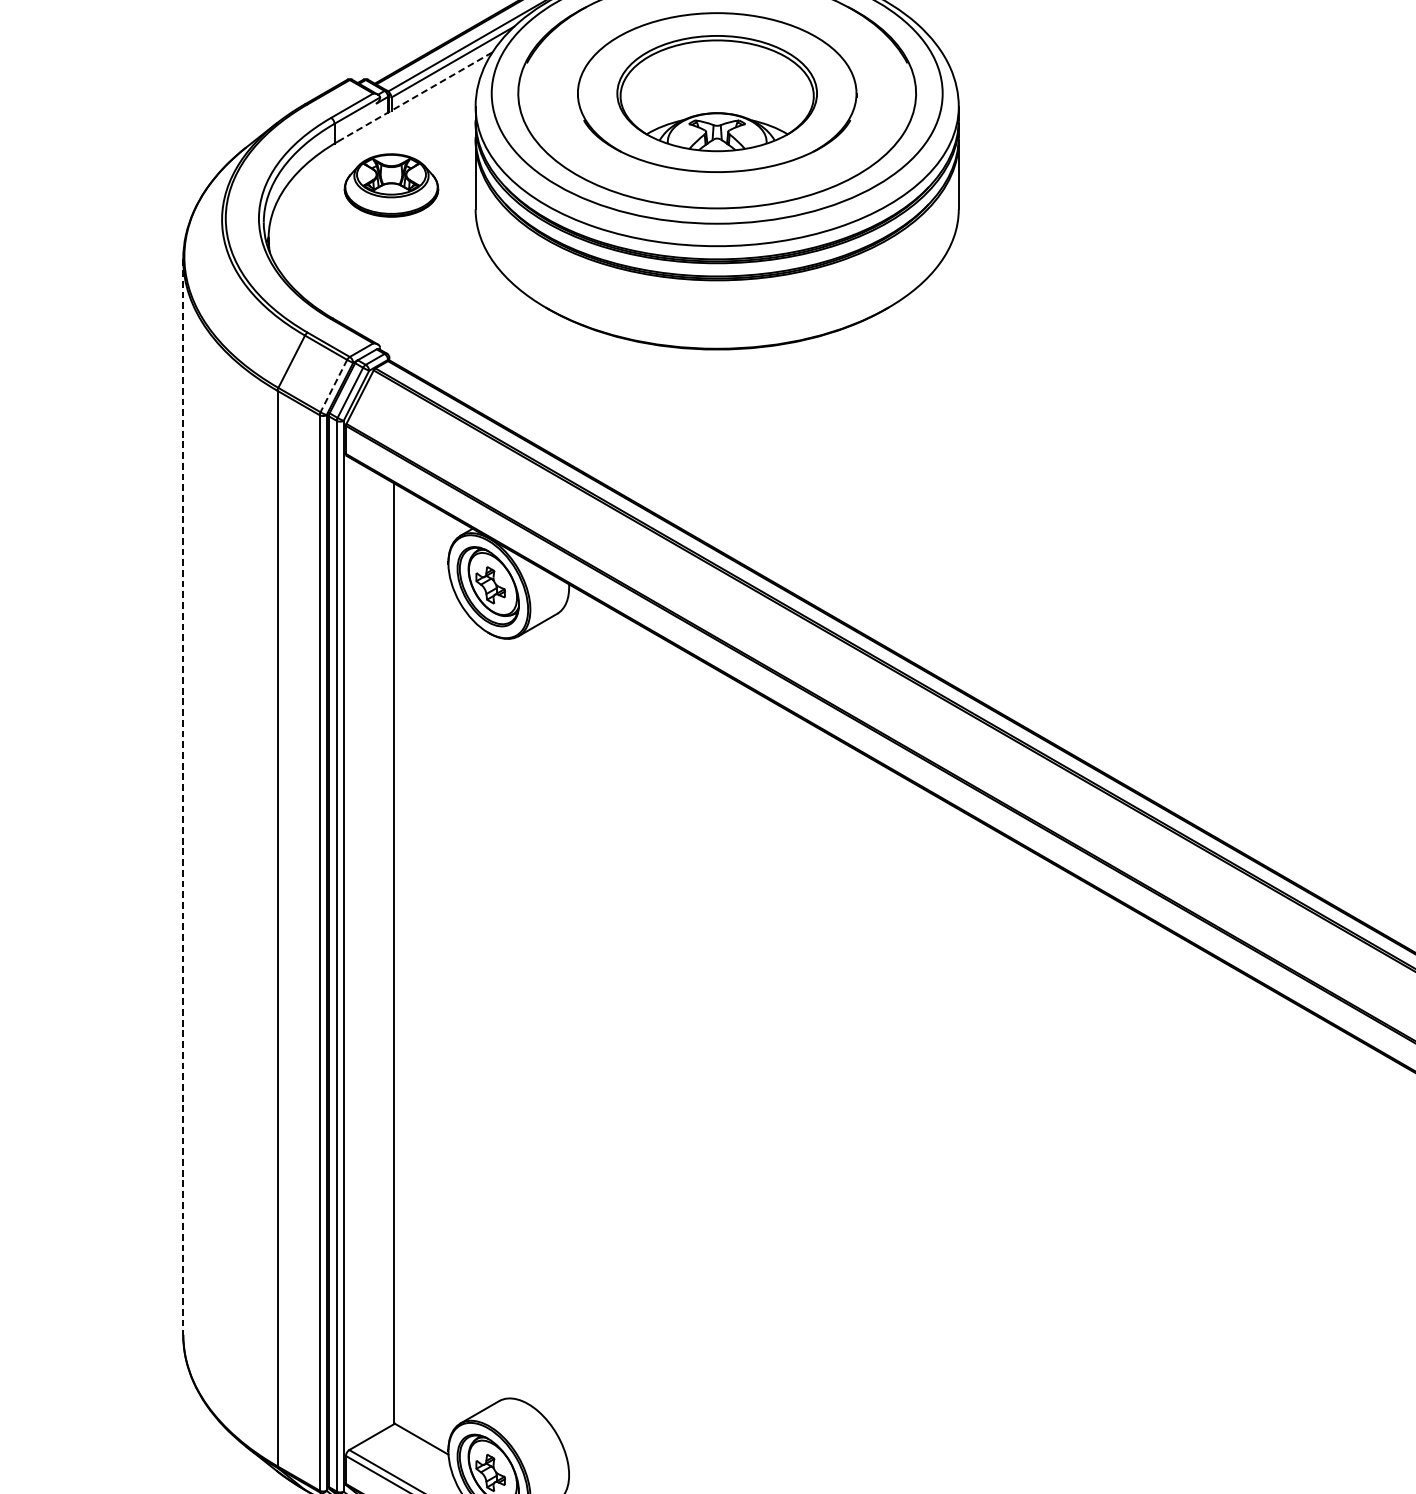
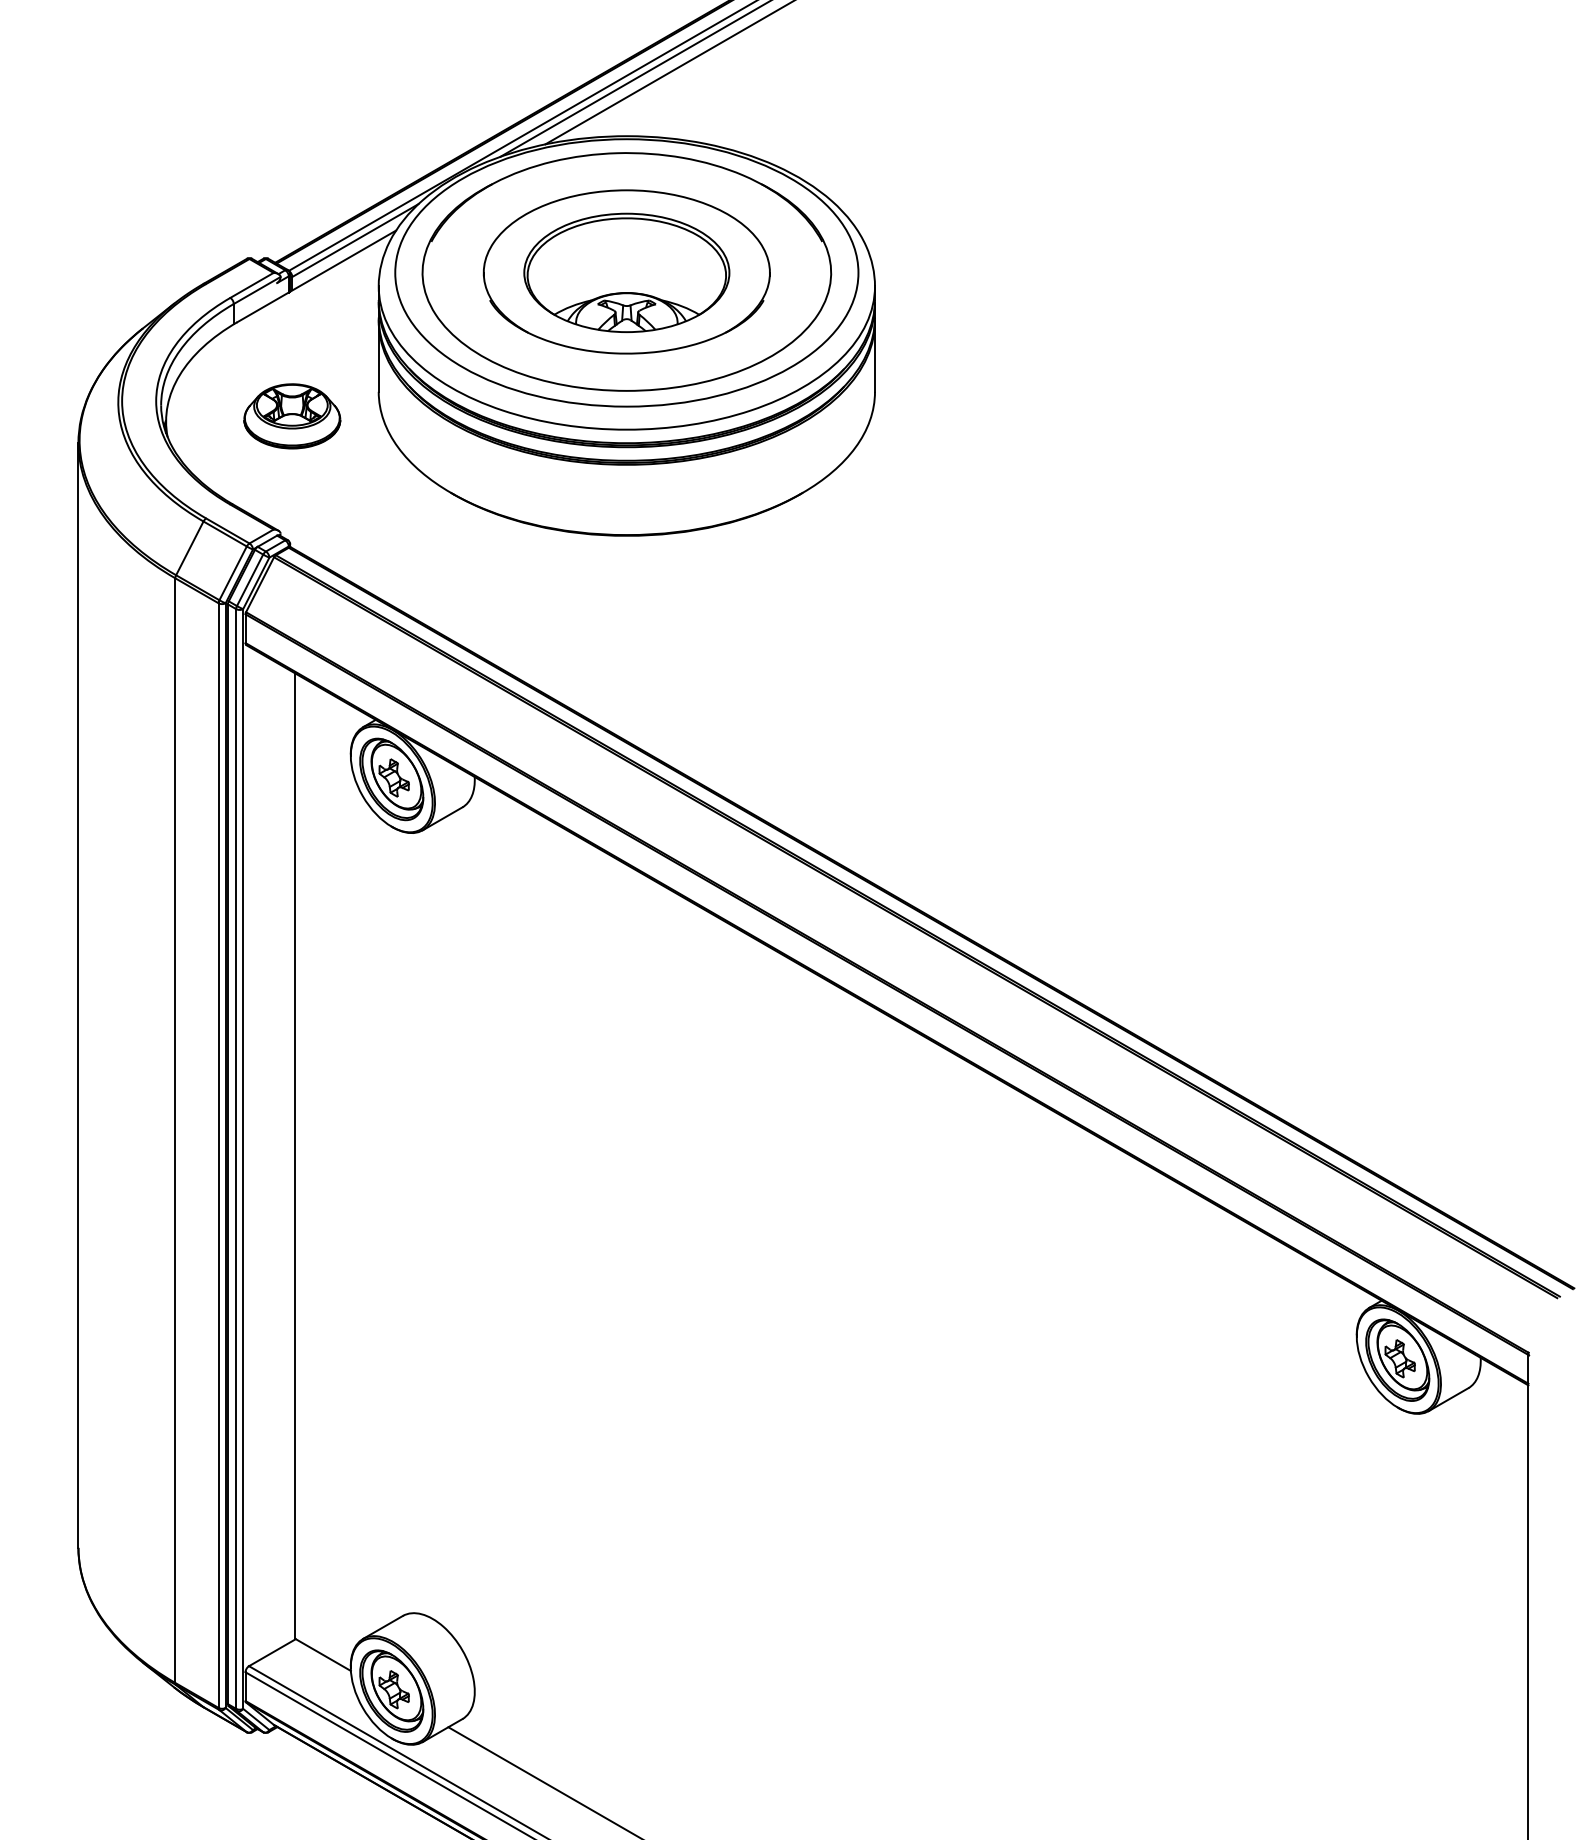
line: (415, 97) -> (316, 276), dashed -> solid
part: (391, 185) -> (292, 416), moved
line: (333, 386) -> (232, 573), dashed -> solid
line: (183, 798) -> (78, 996), dashed -> solid

